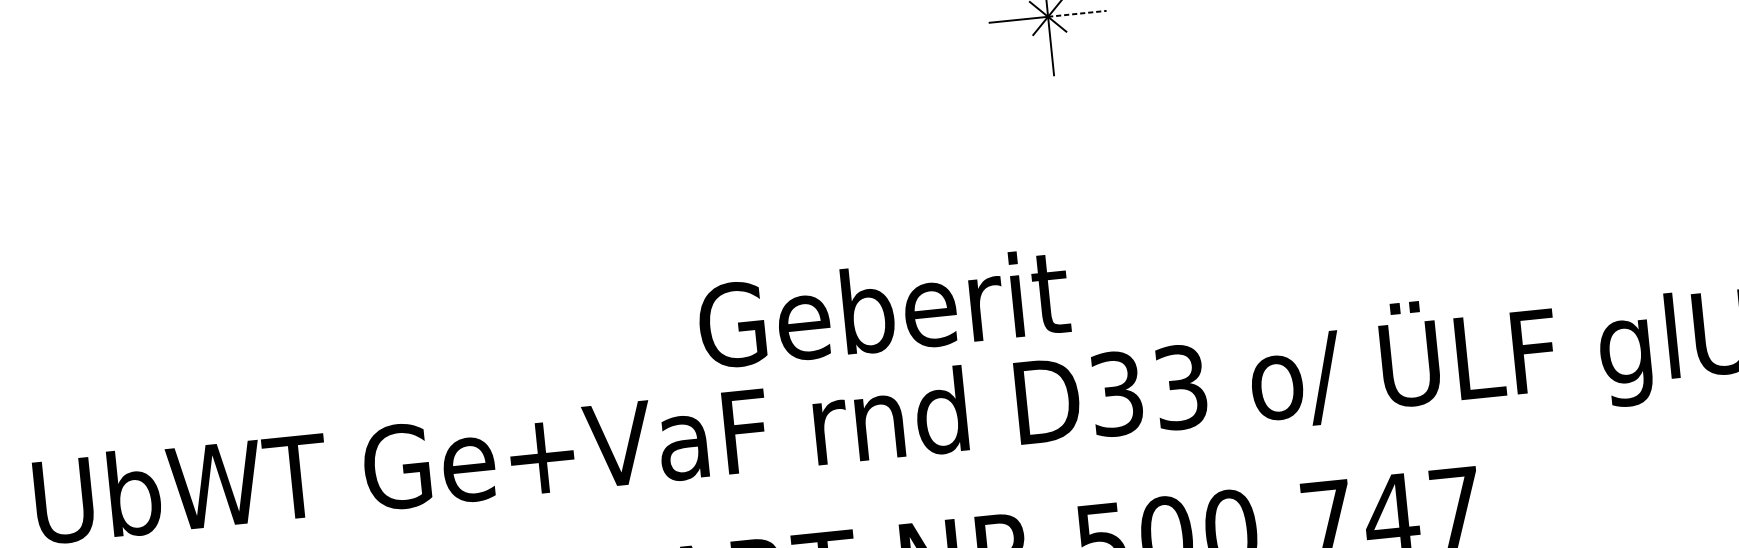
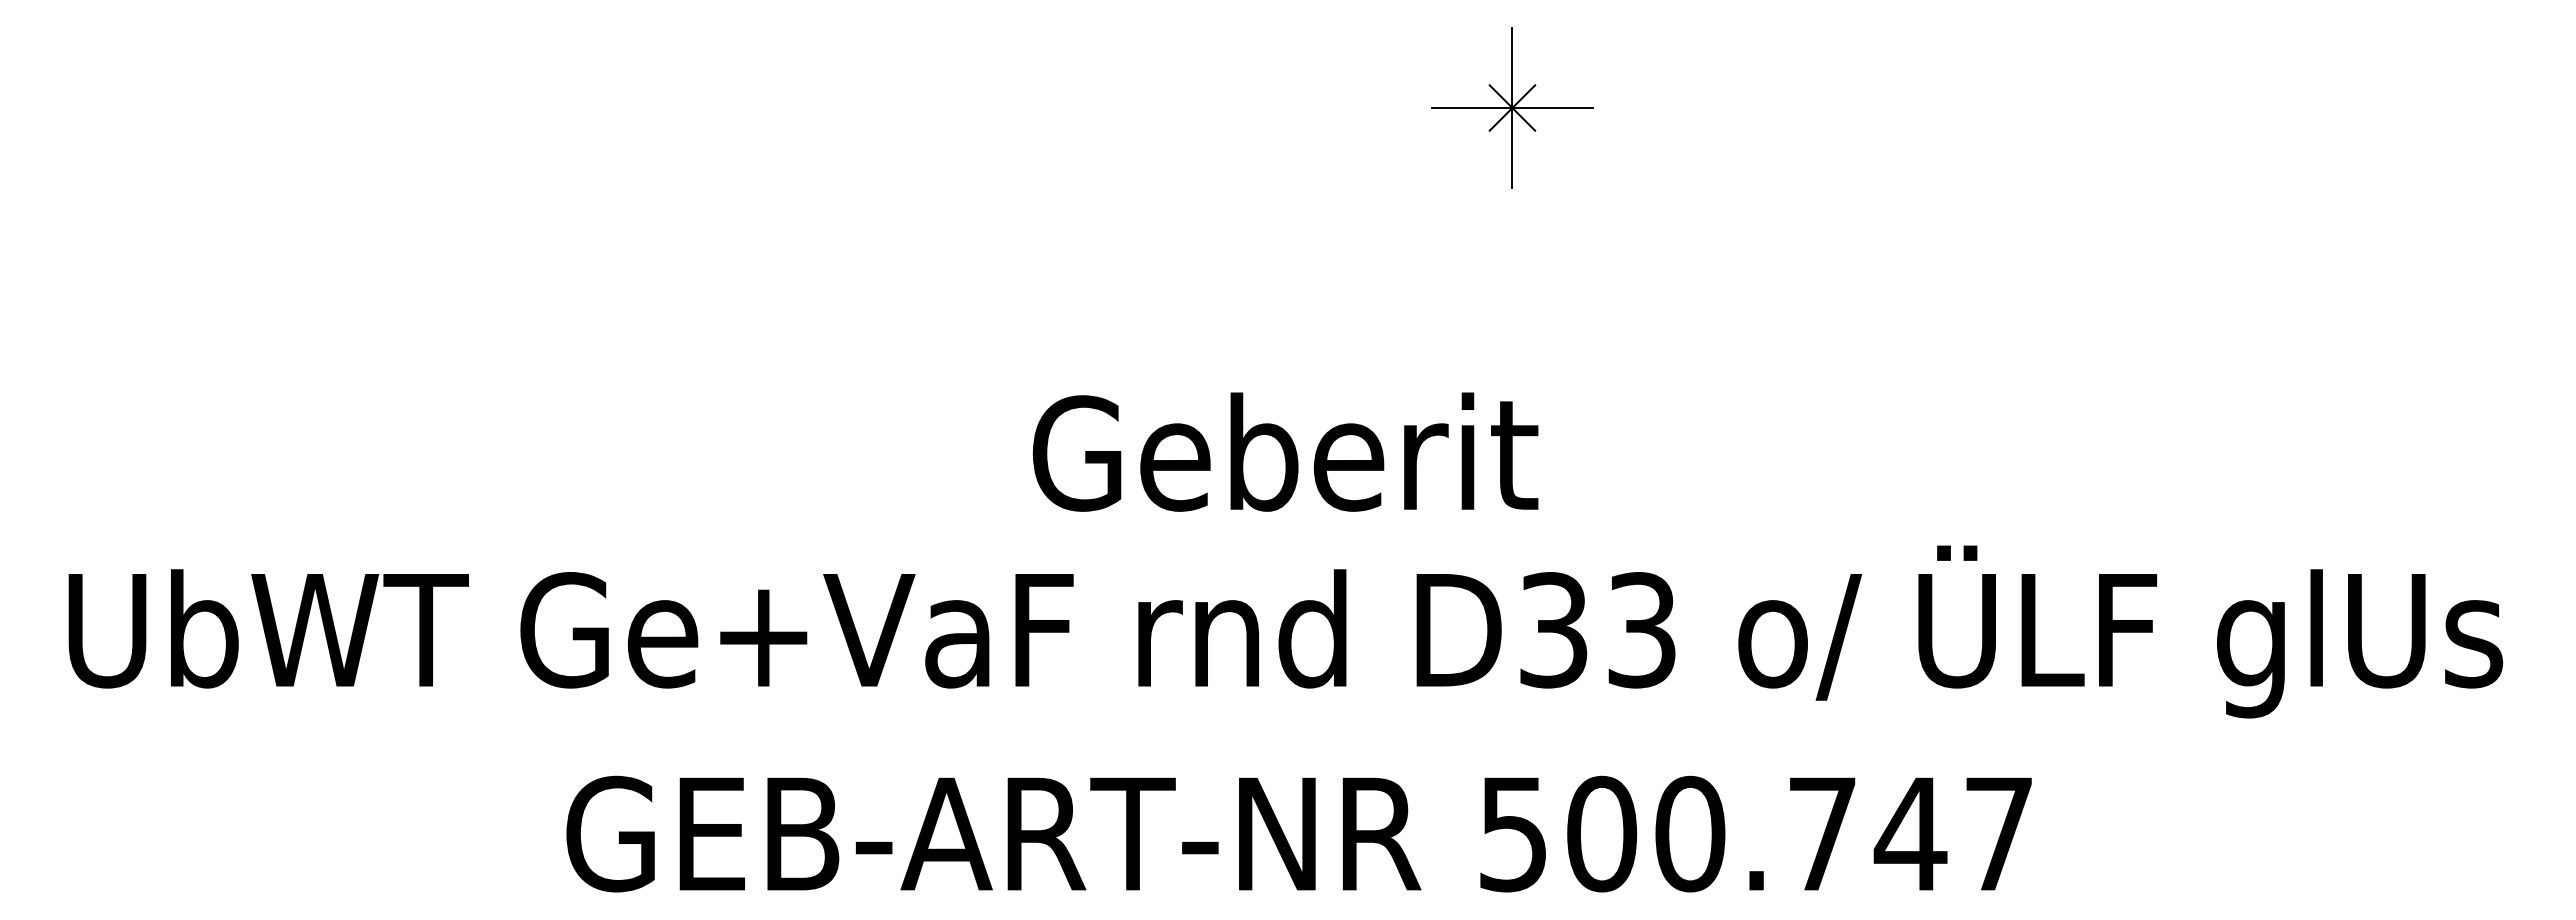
line: (1078, 14) -> (1553, 108), dashed -> solid
text: (883, 308) -> (1285, 451), moved

